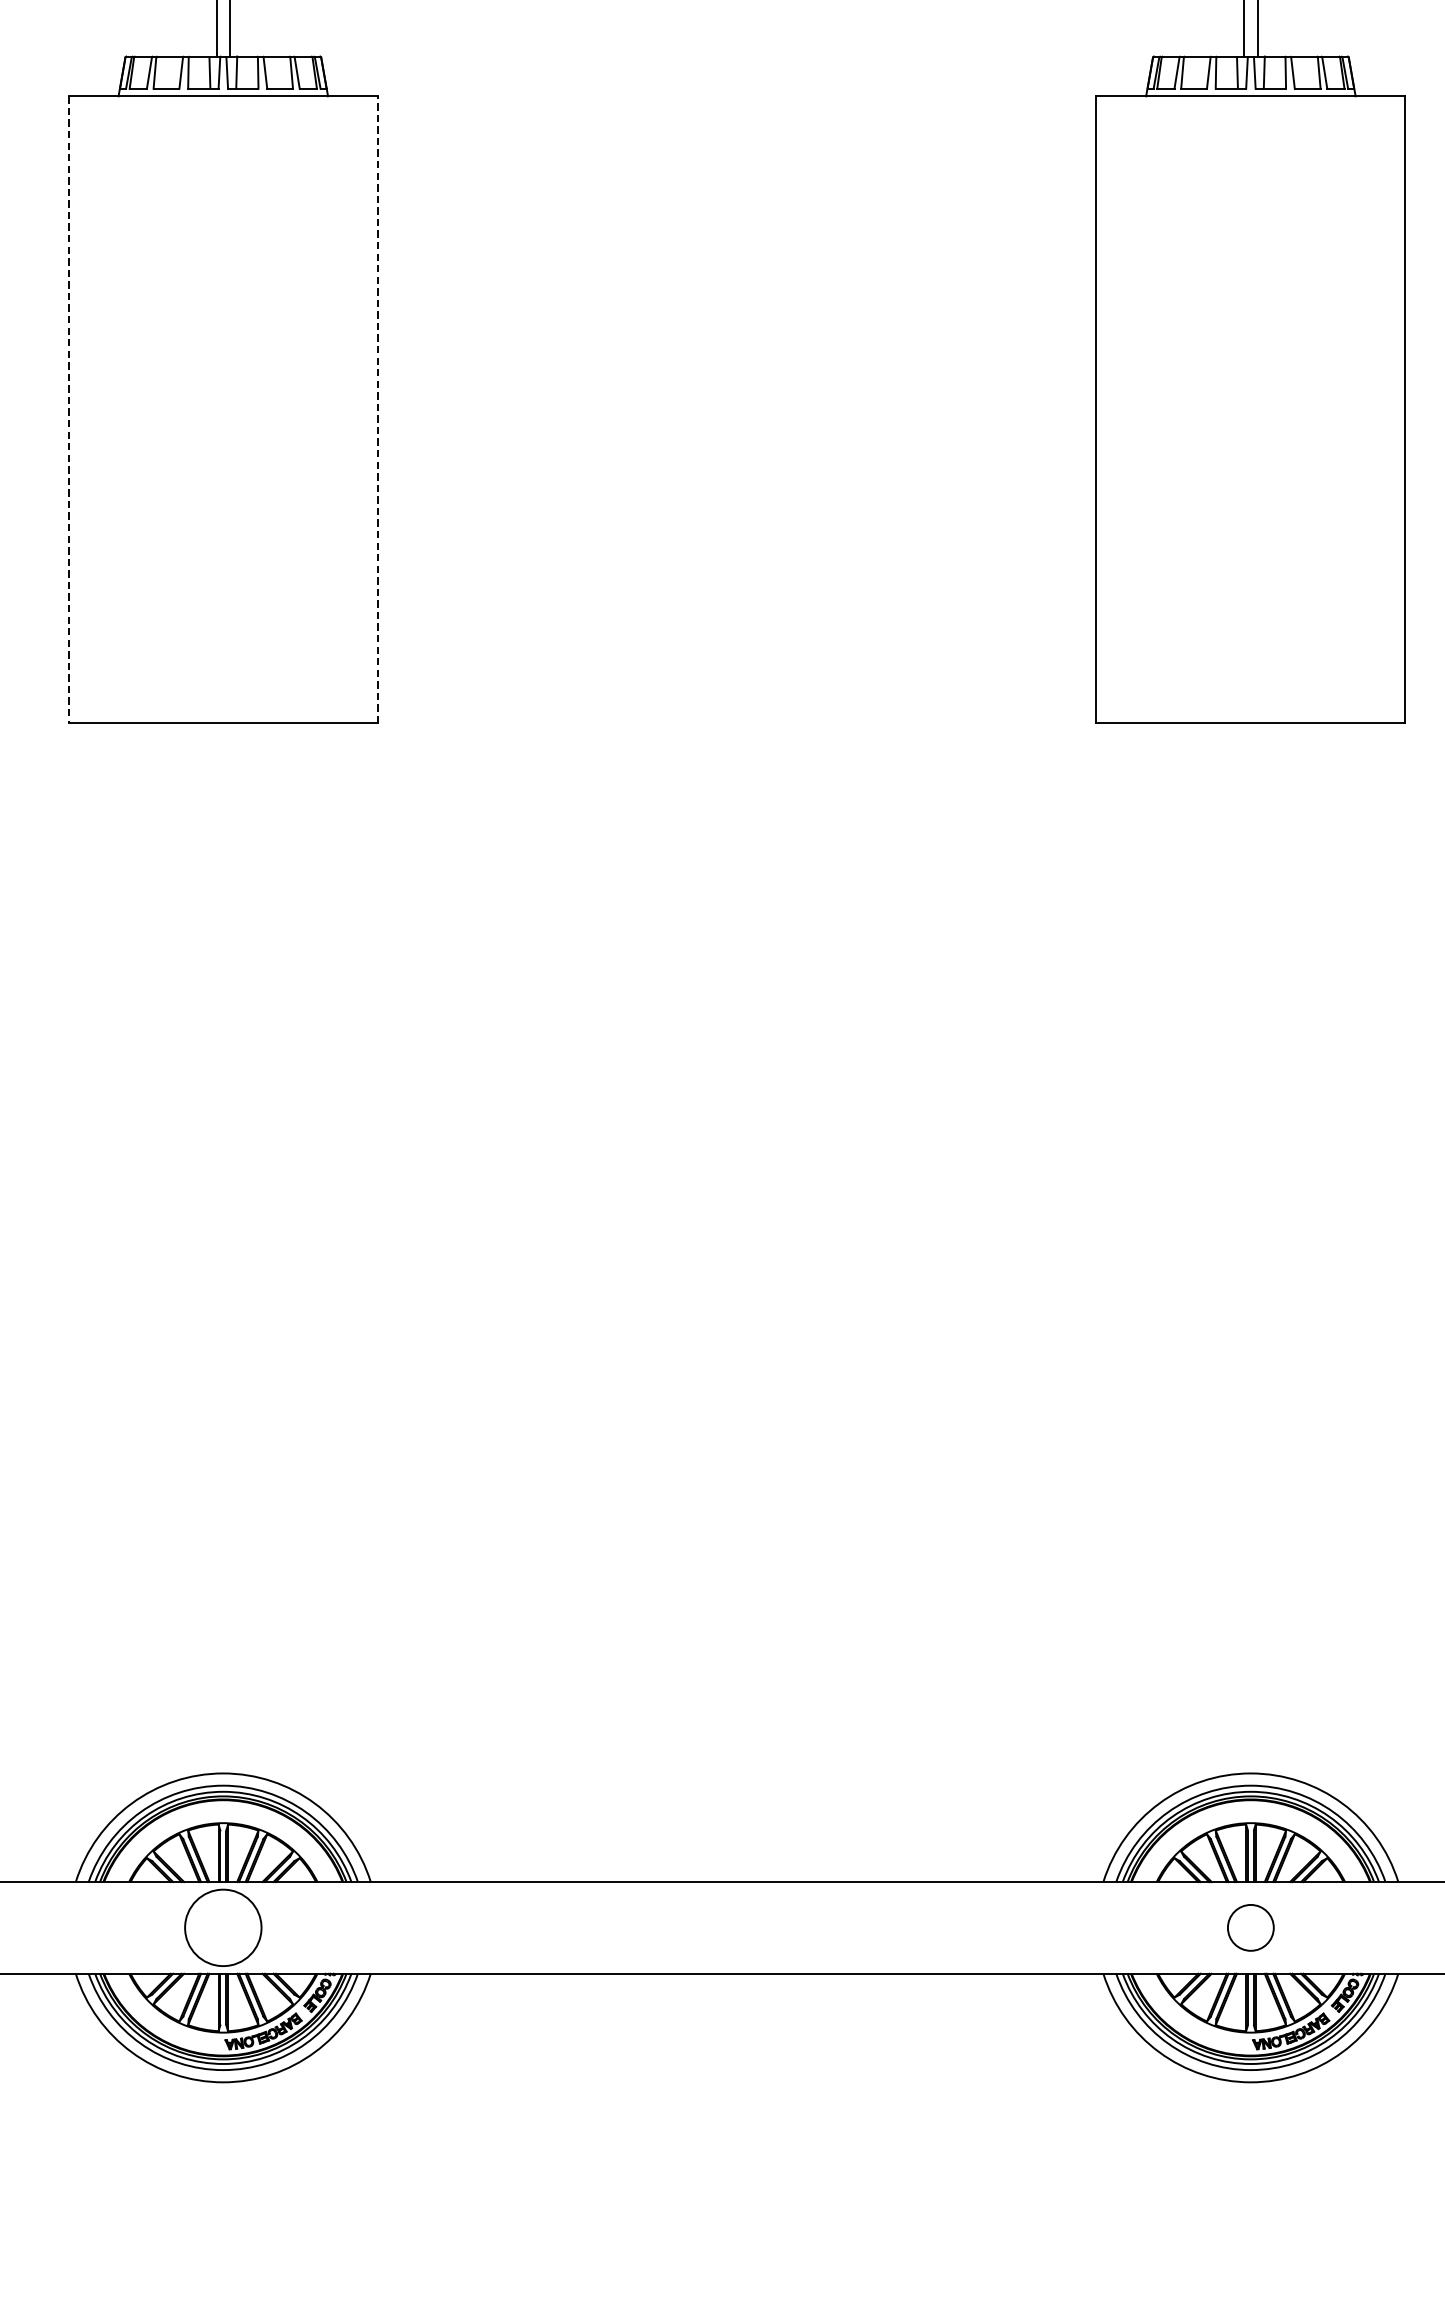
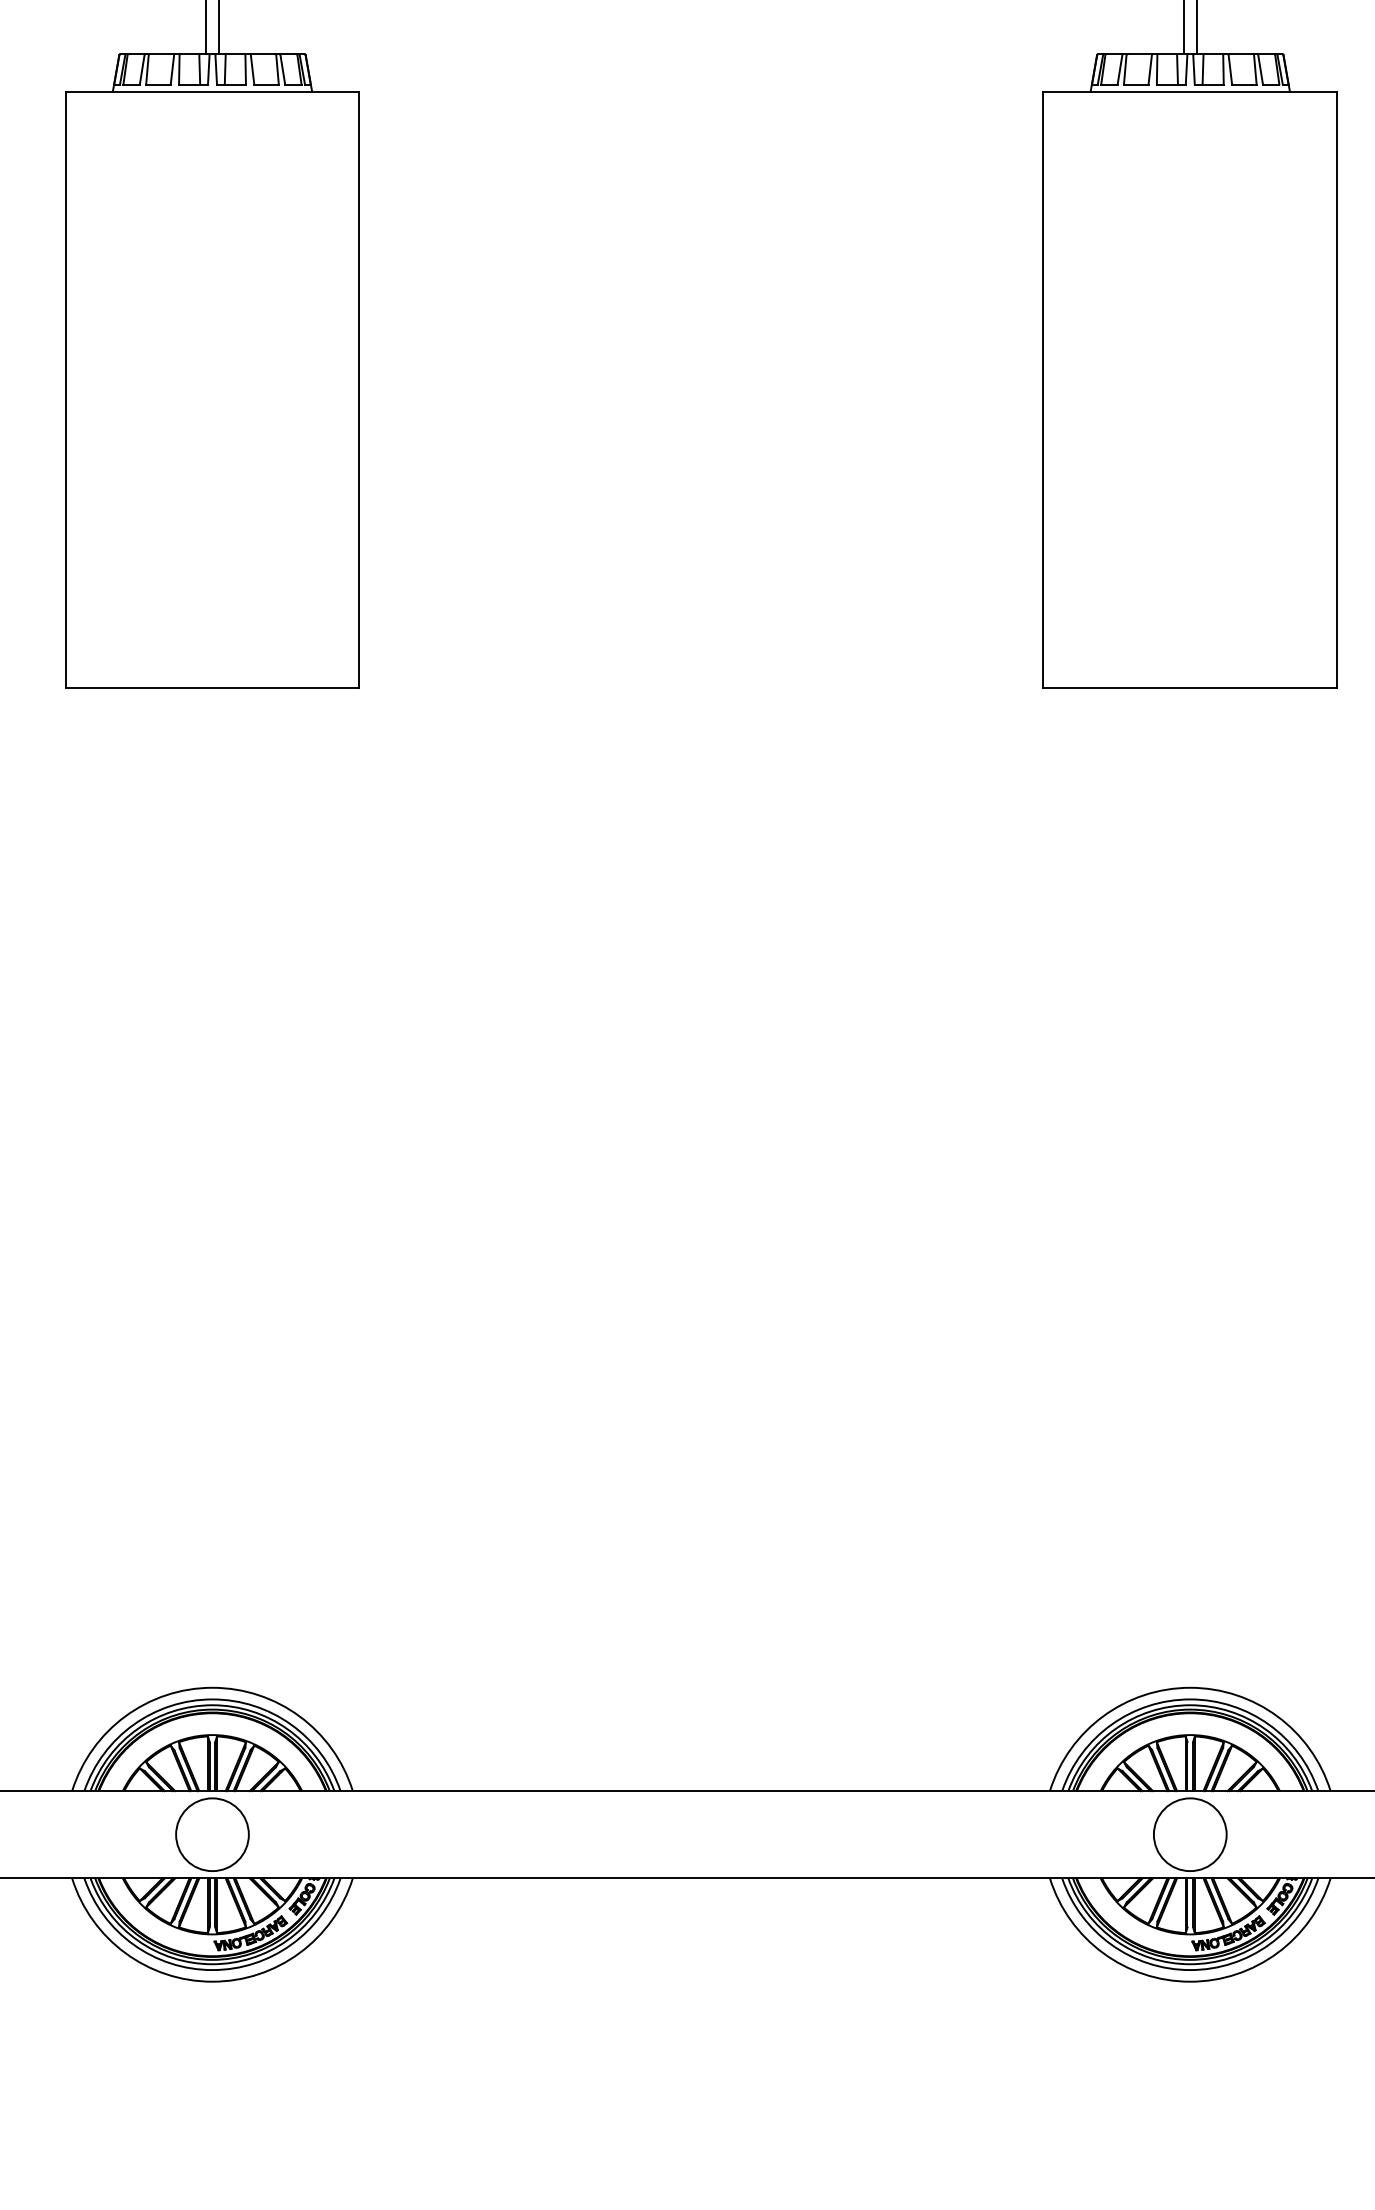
line: (377, 409) -> (359, 389), dashed -> solid
line: (68, 410) -> (65, 390), dashed -> solid
circle: (1250, 1927) -> (1189, 1834), size x1.67

